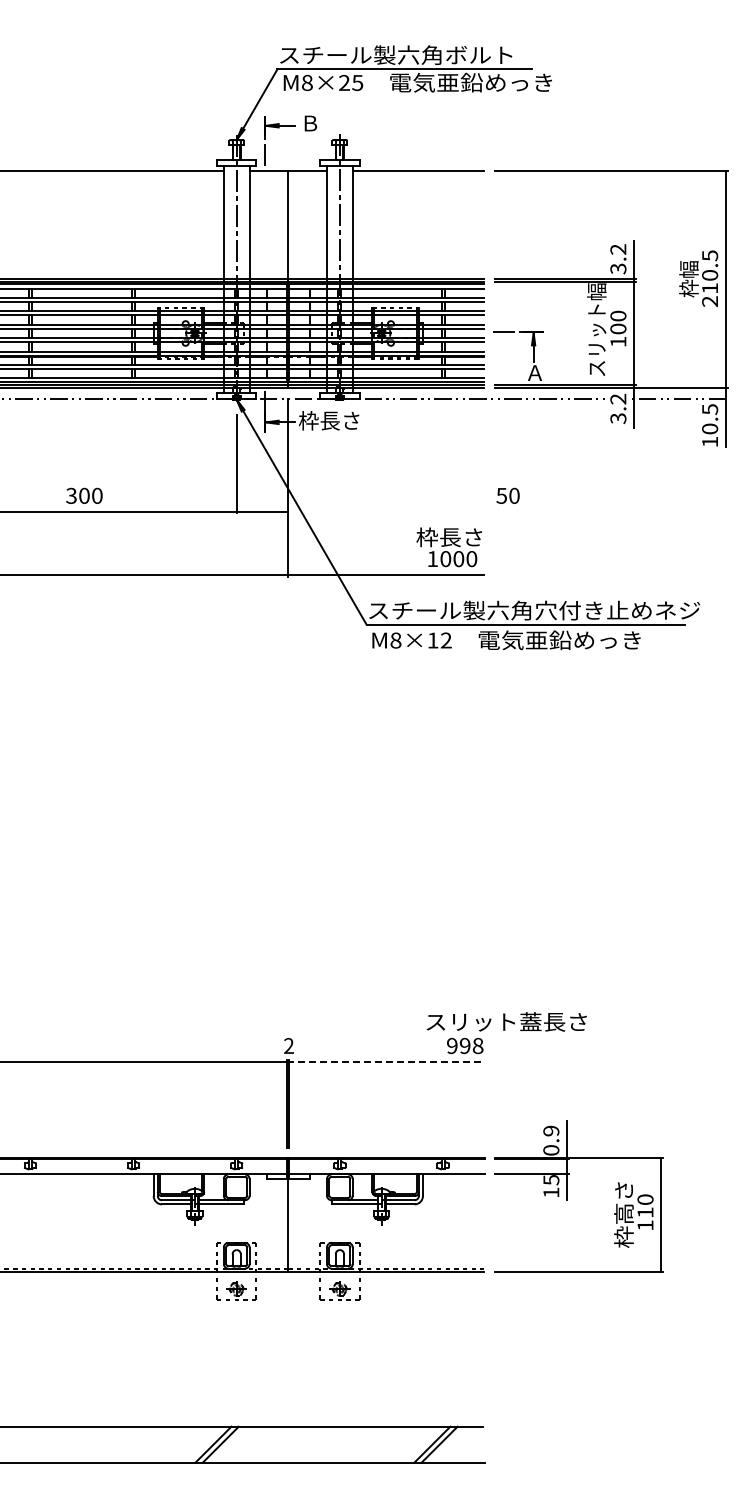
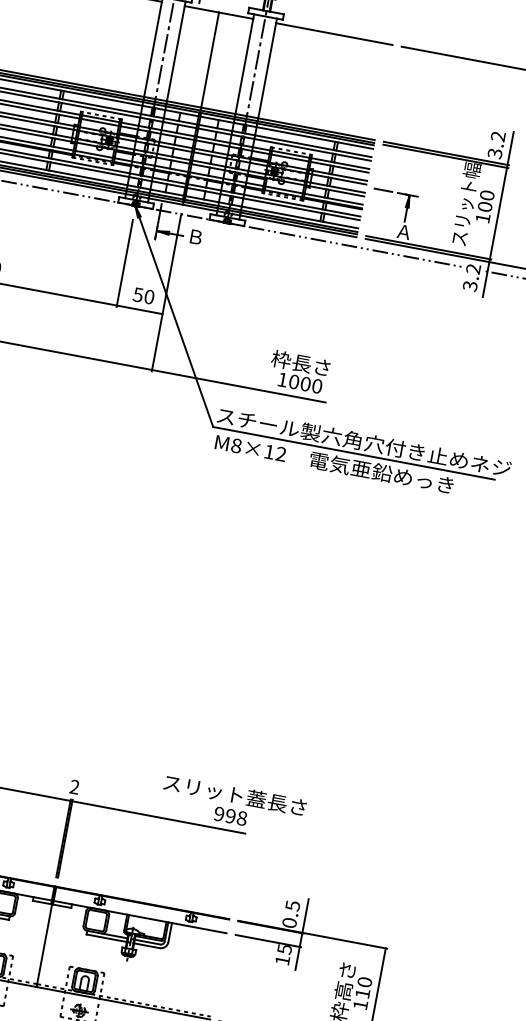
text: (328, 420) -> (213, 239), 枠長さ -> Ｂ
text: (507, 495) -> (143, 295), moved
text: (506, 1021) -> (235, 794), moved
line: (385, 1061) -> (157, 816), dashed -> solid
text: (551, 1130) -> (293, 905), 0.9 -> 0.5

